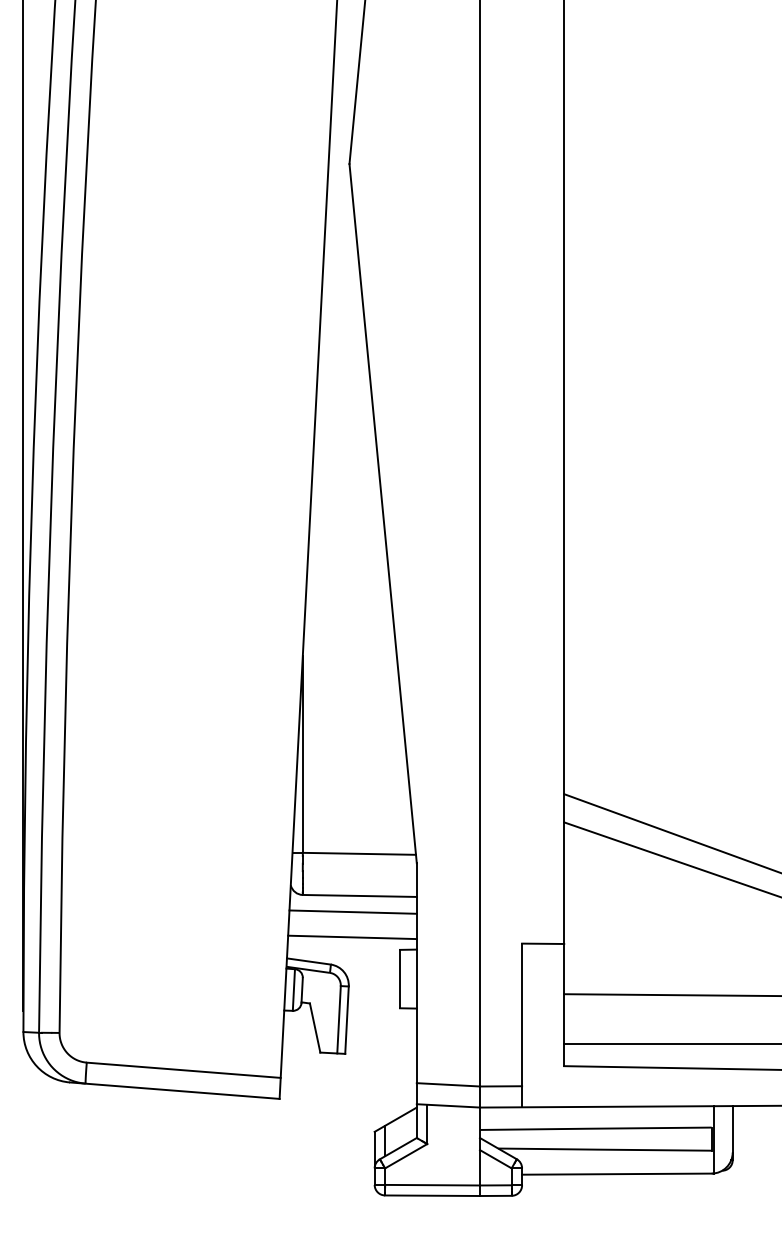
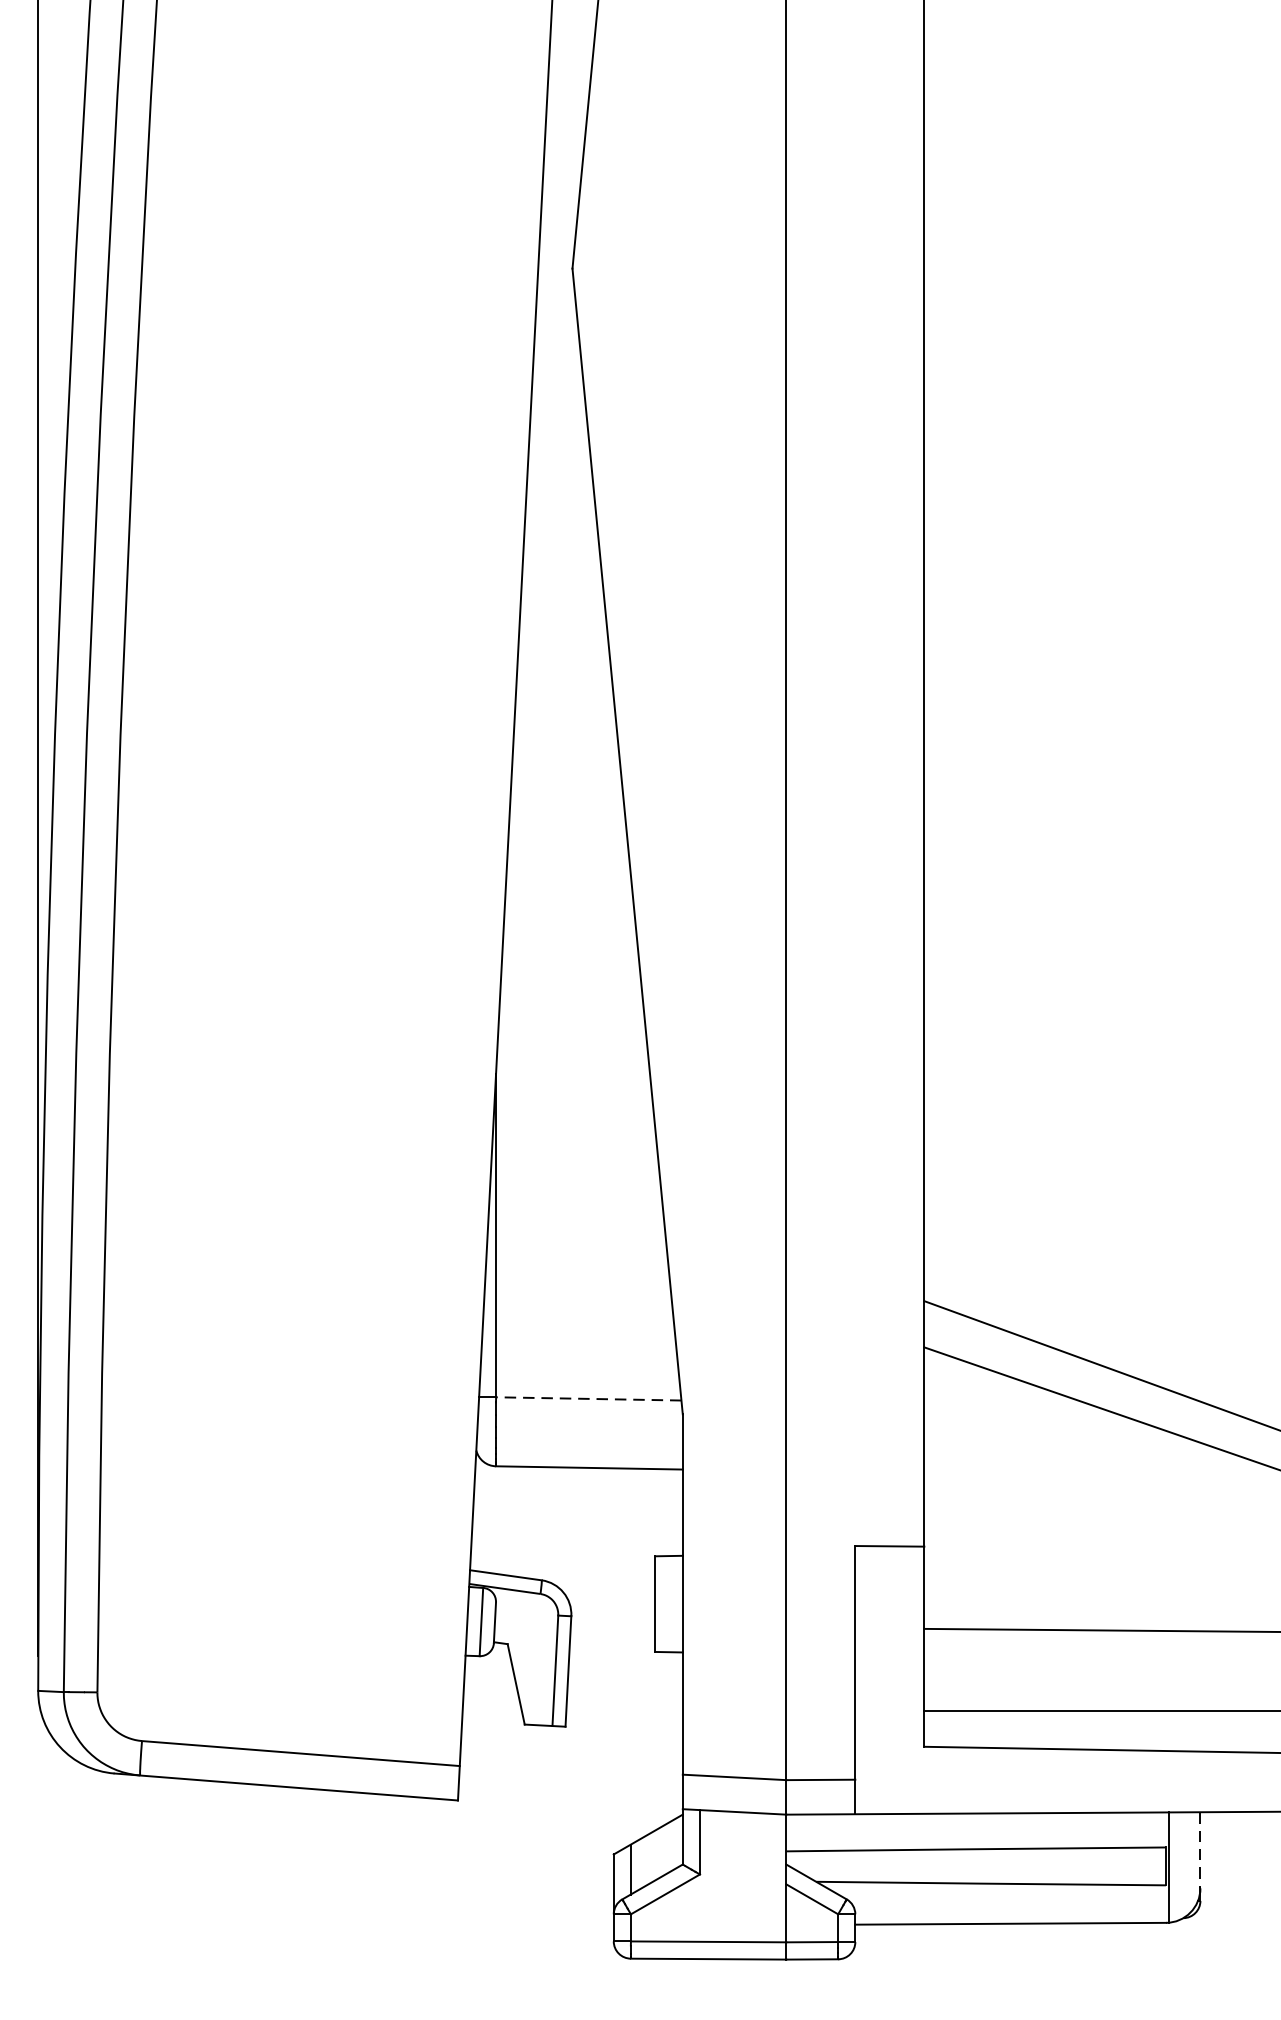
line: (359, 853) -> (588, 1398), solid -> dashed
line: (352, 911) -> (577, 1493), removed
line: (352, 937) -> (577, 1535), removed
line: (732, 1129) -> (1200, 1850), solid -> dashed

